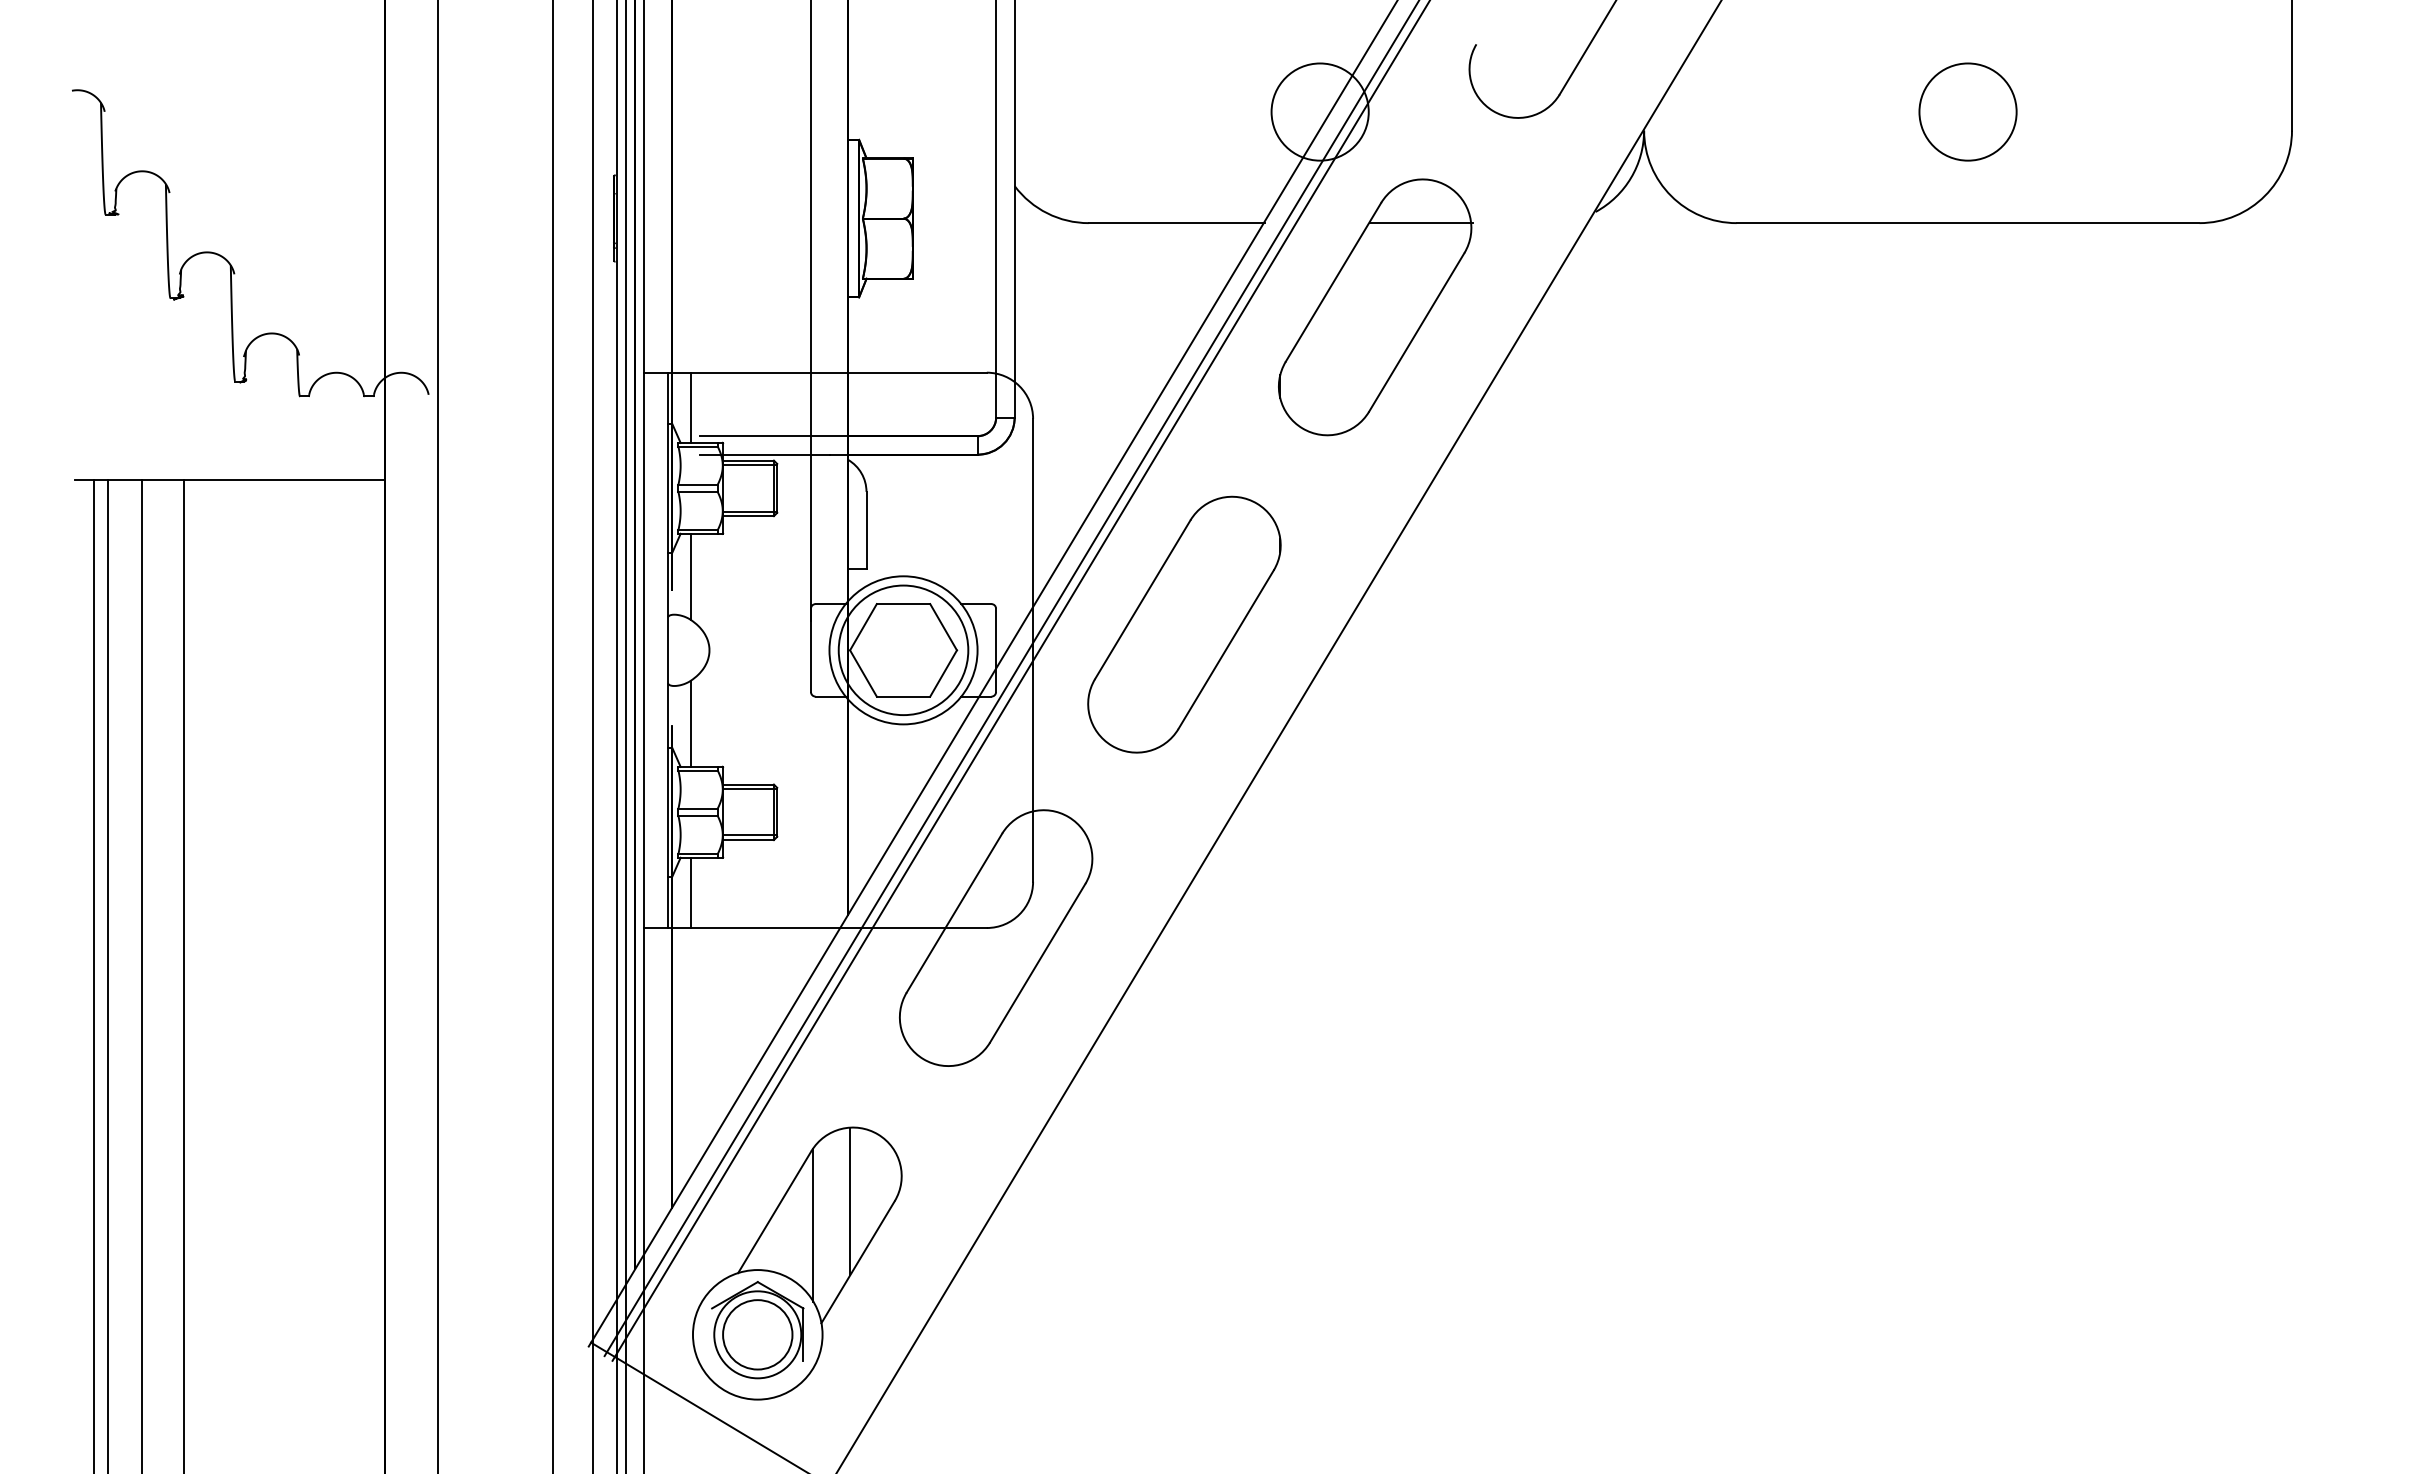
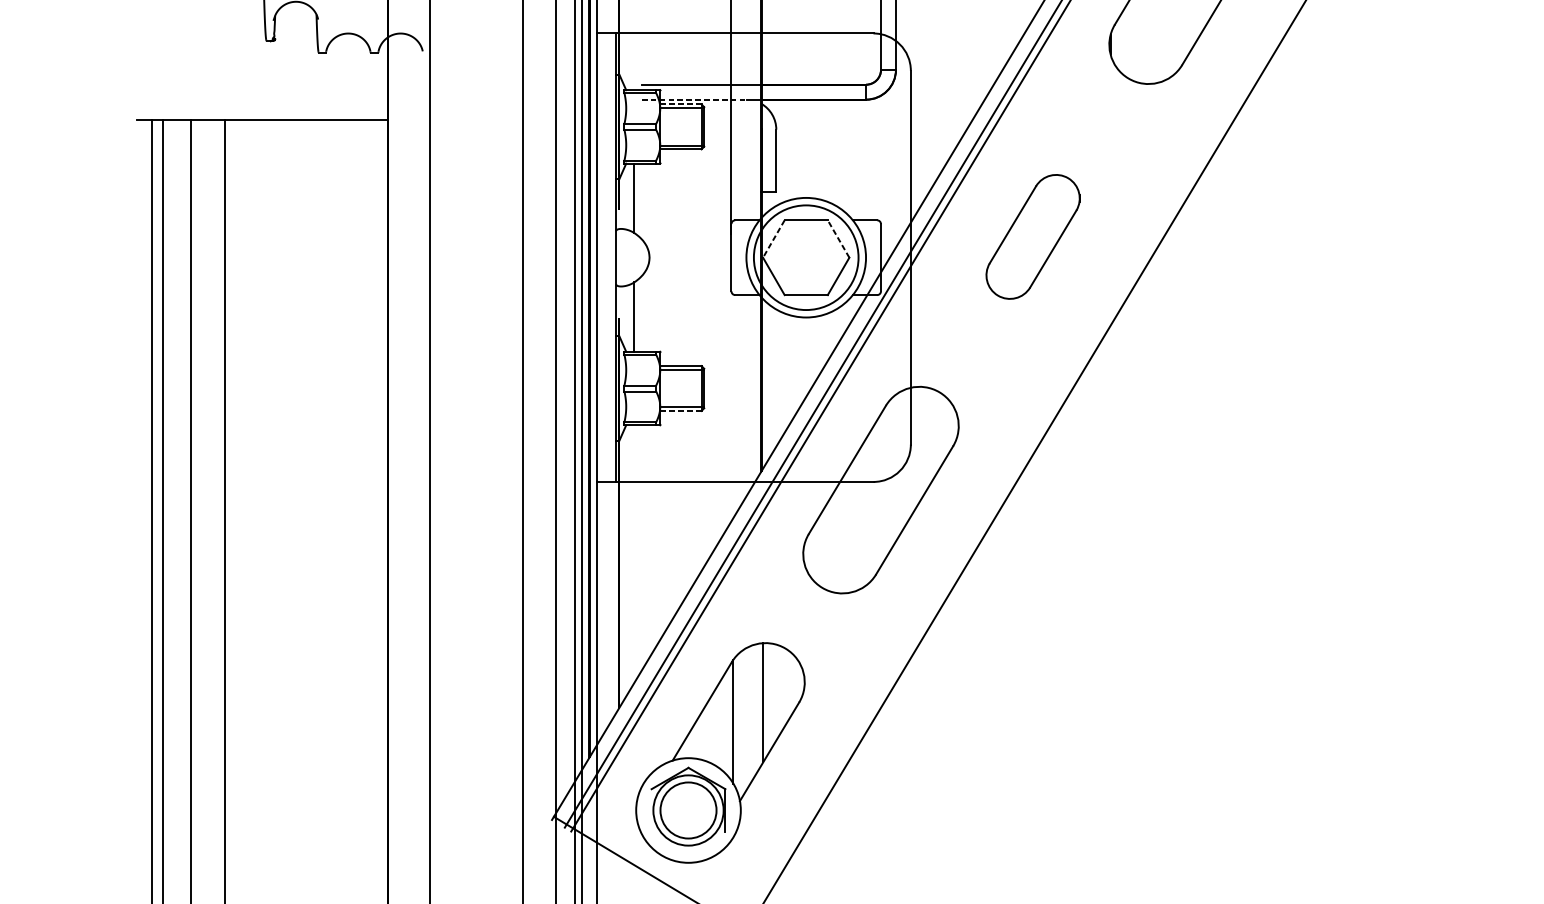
line: (690, 407) -> (634, 61), removed
line: (764, 454) -> (693, 99), solid -> dashed
line: (749, 460) -> (681, 104), solid -> dashed
part: (1184, 624) -> (1033, 236), size x0.6
line: (863, 627) -> (773, 239), solid -> dashed
line: (943, 627) -> (838, 239), solid -> dashed
line: (749, 840) -> (681, 411), solid -> dashed
line: (690, 892) -> (634, 453), removed

